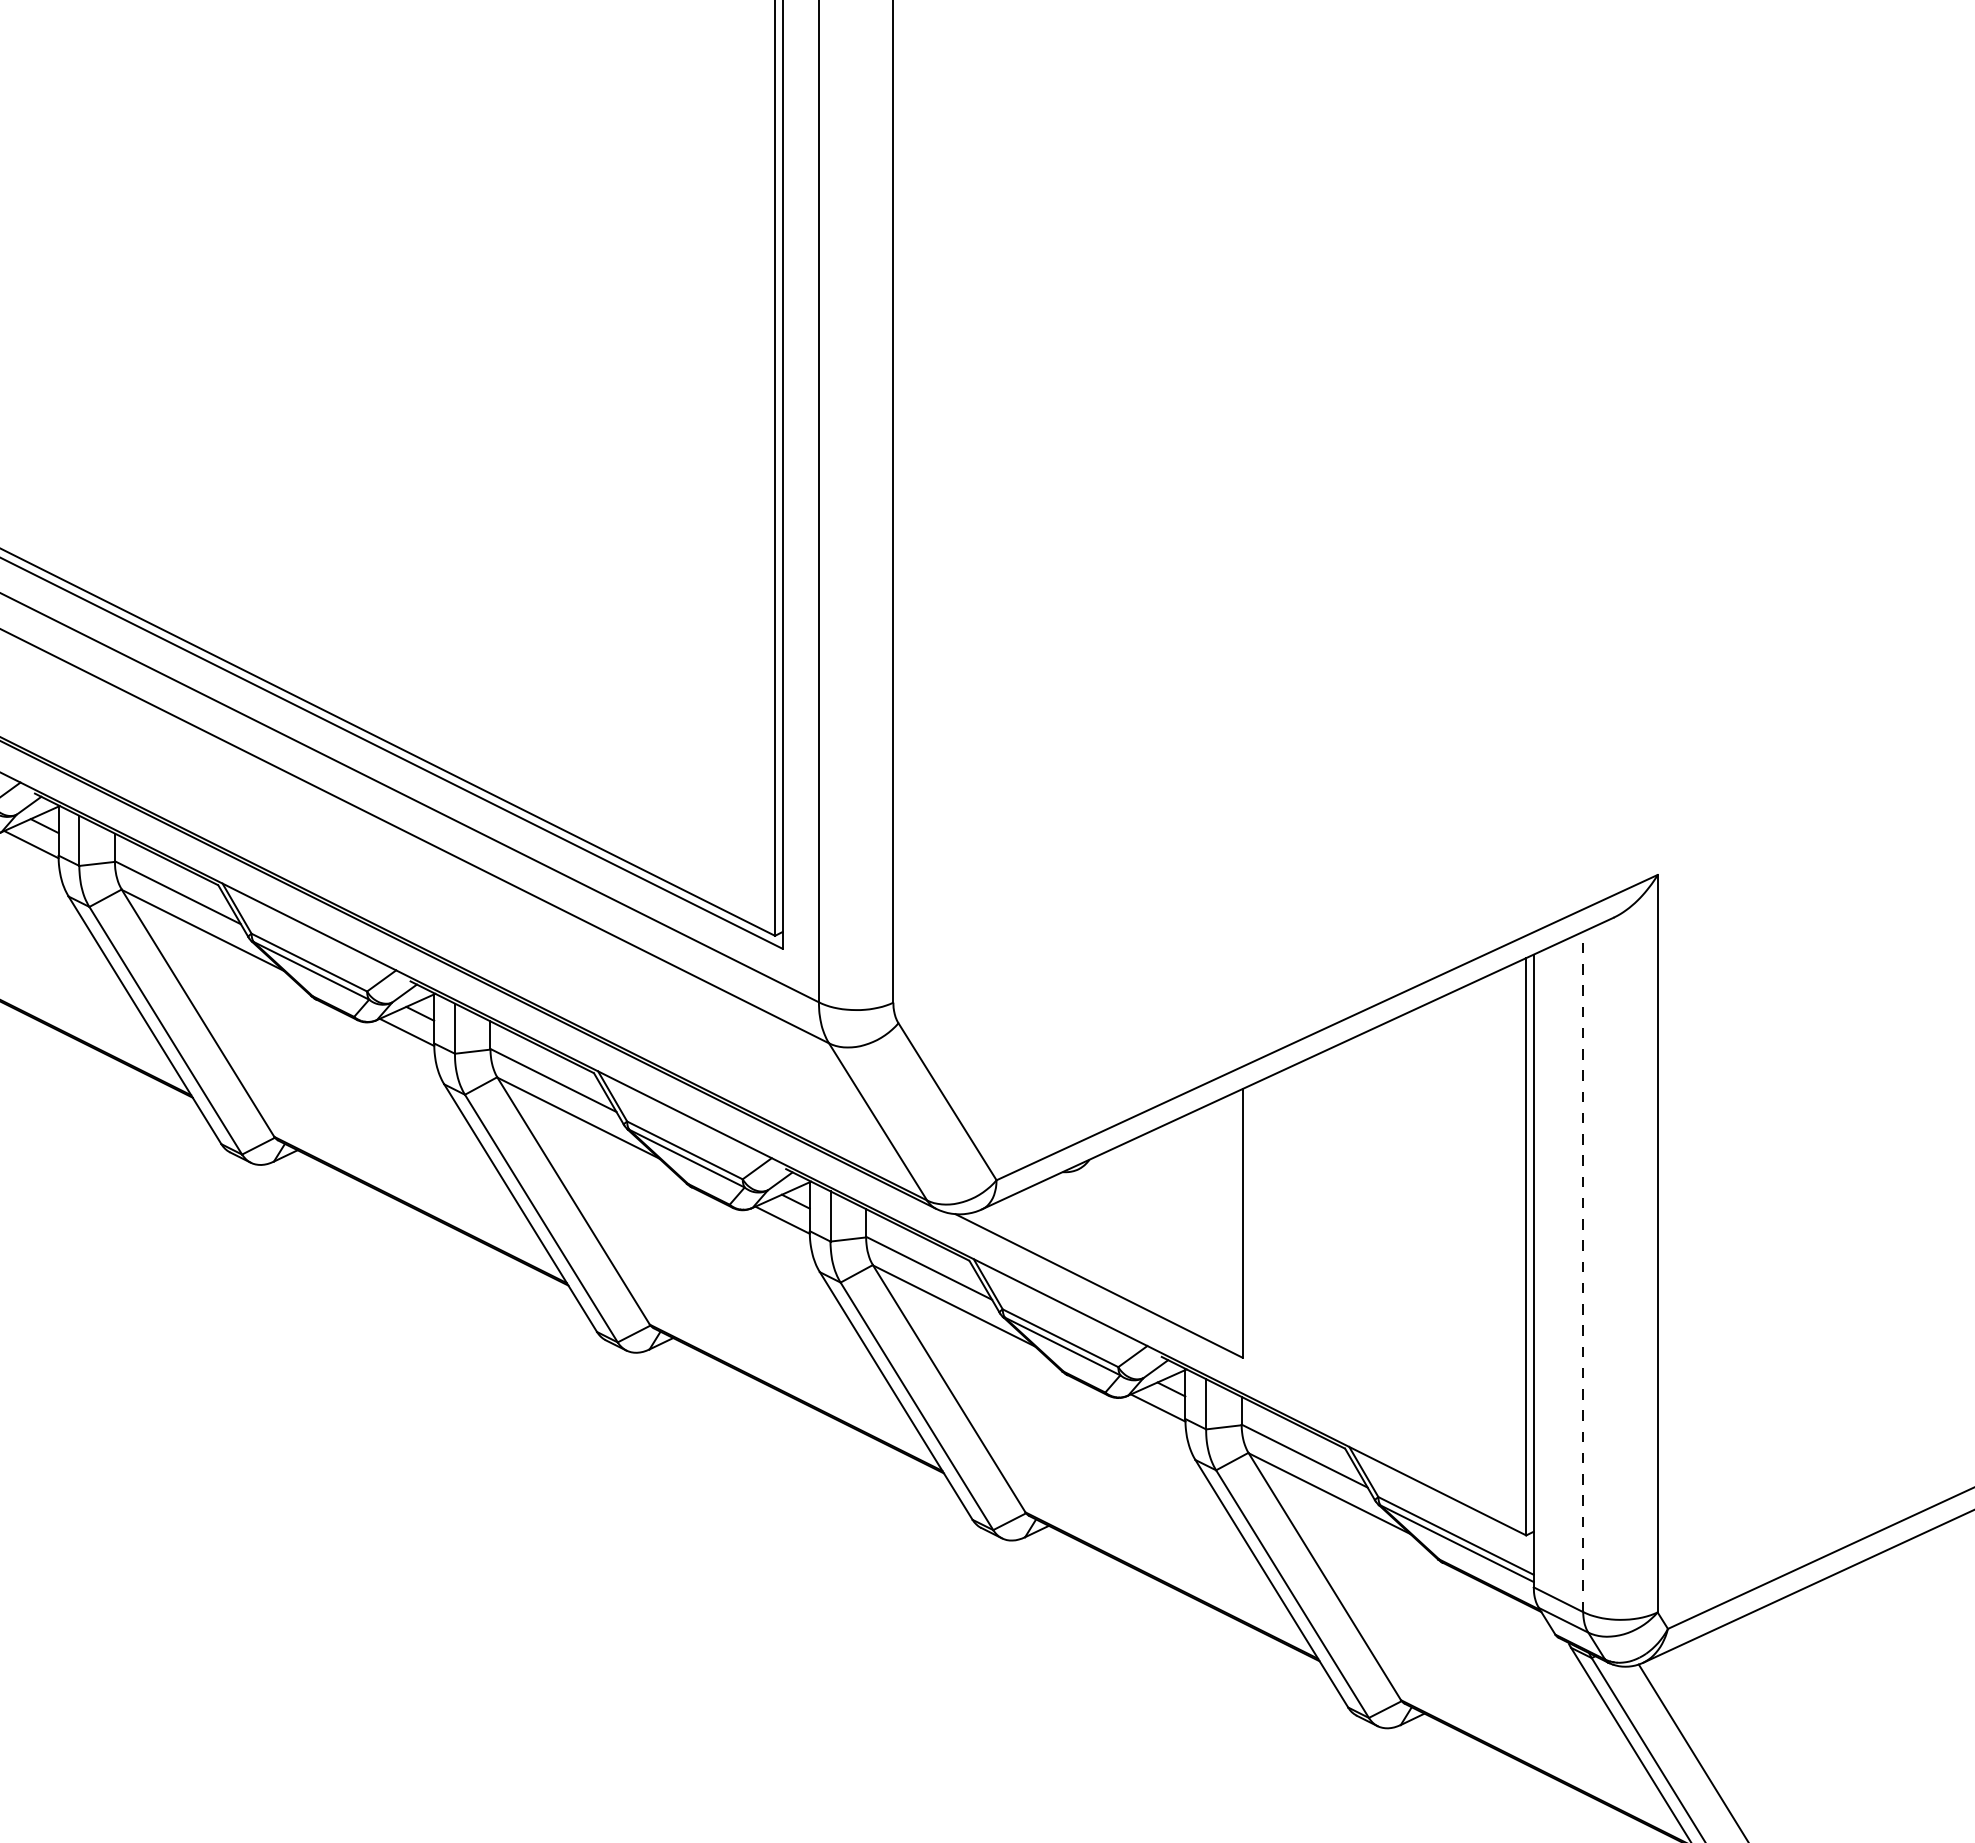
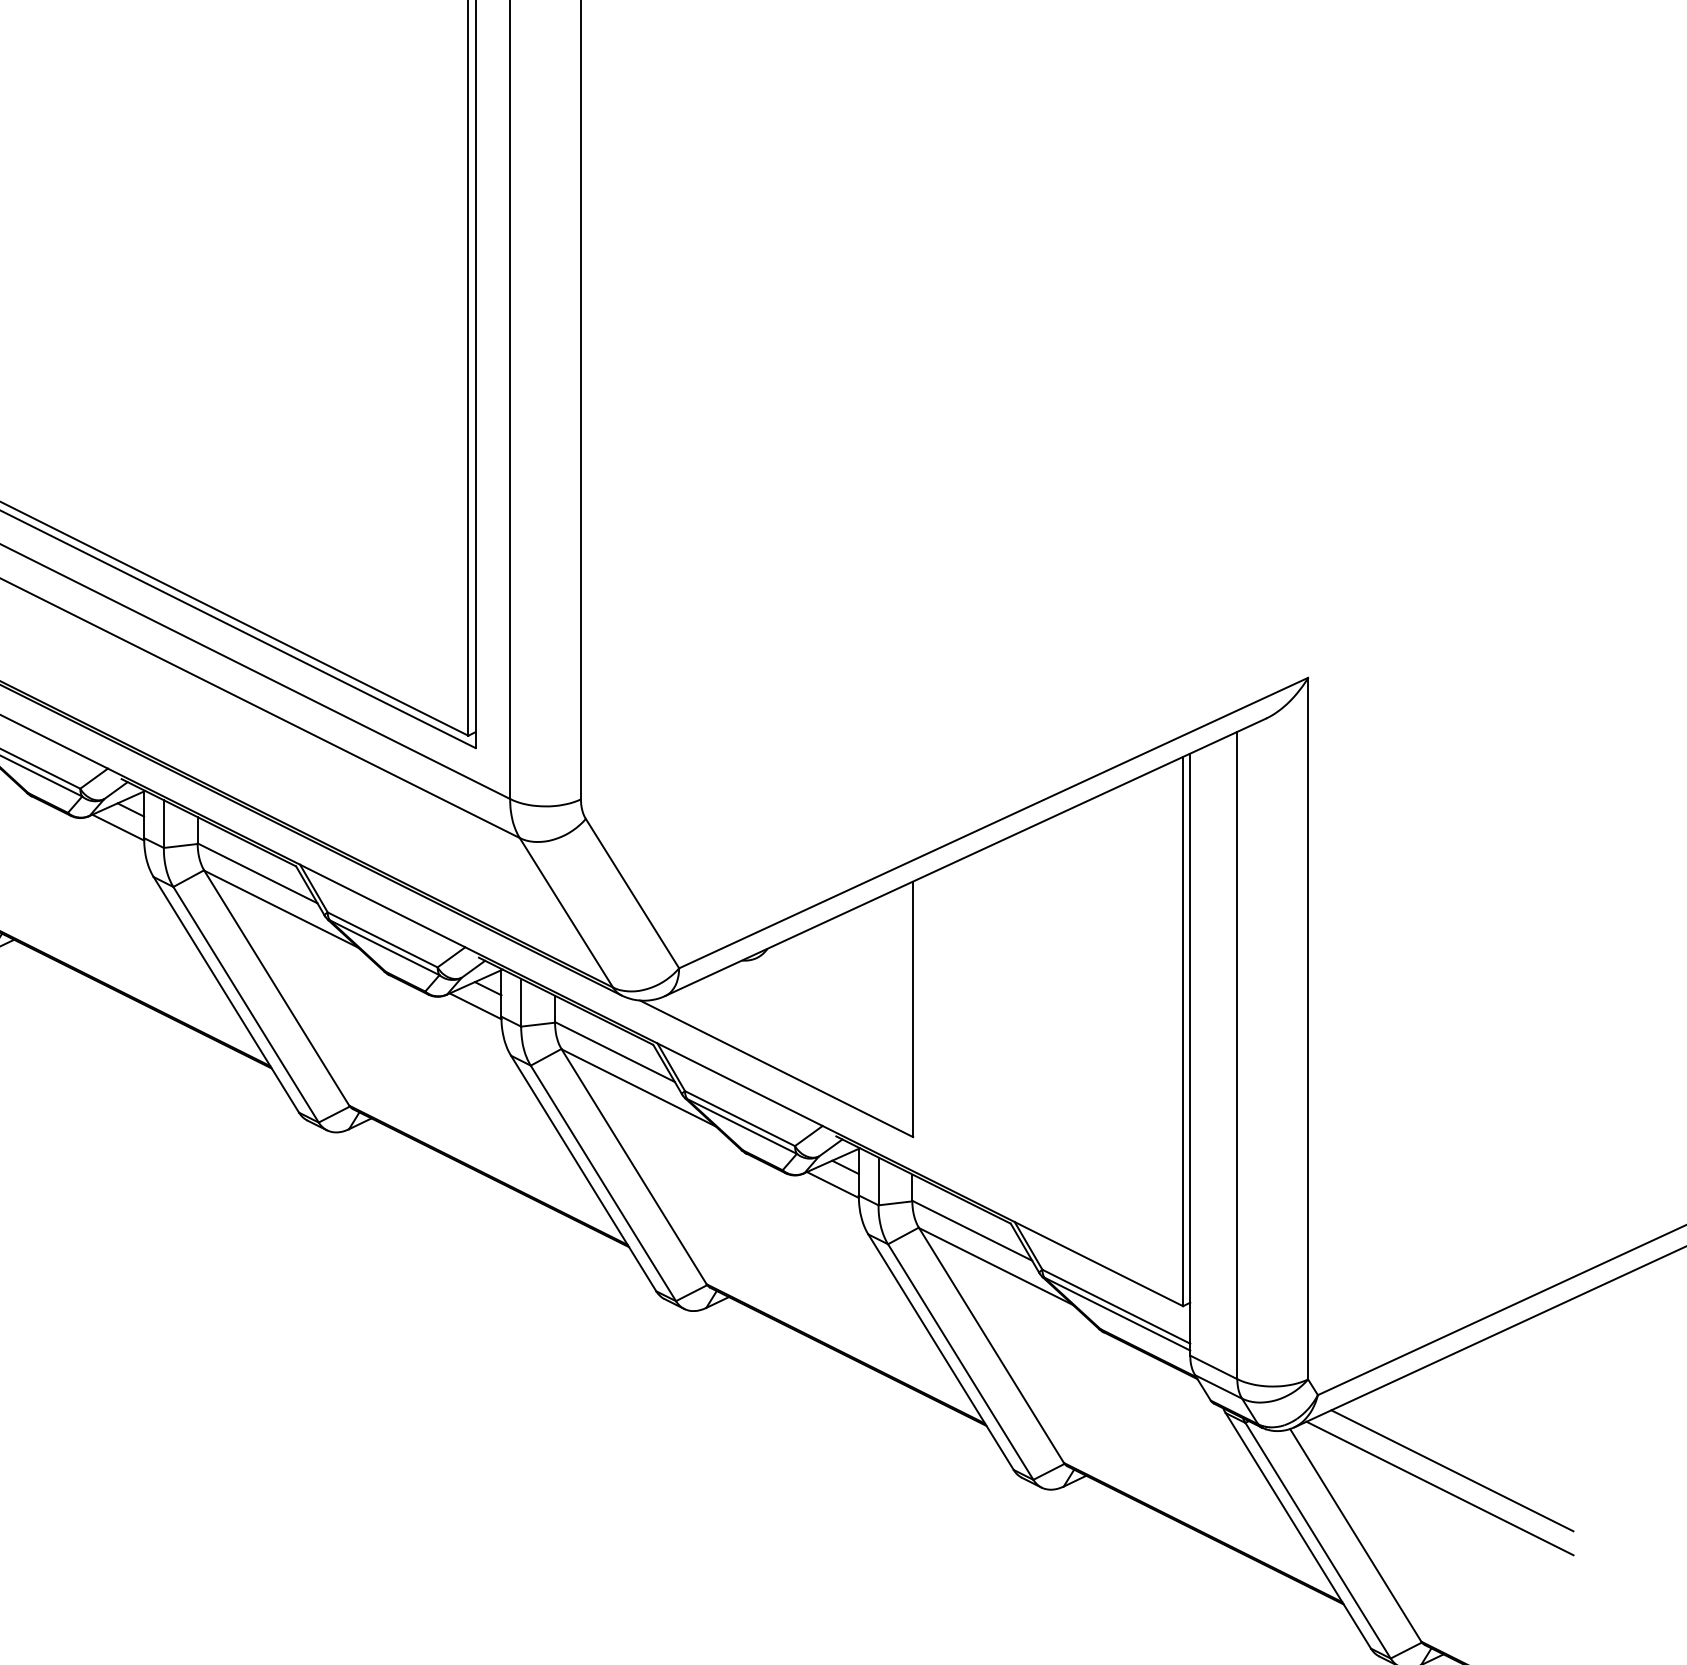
line: (1583, 1271) -> (1237, 1055), dashed -> solid
line: (1809, 1708) -> (1452, 1470), added
line: (1795, 1726) -> (1439, 1487), added

